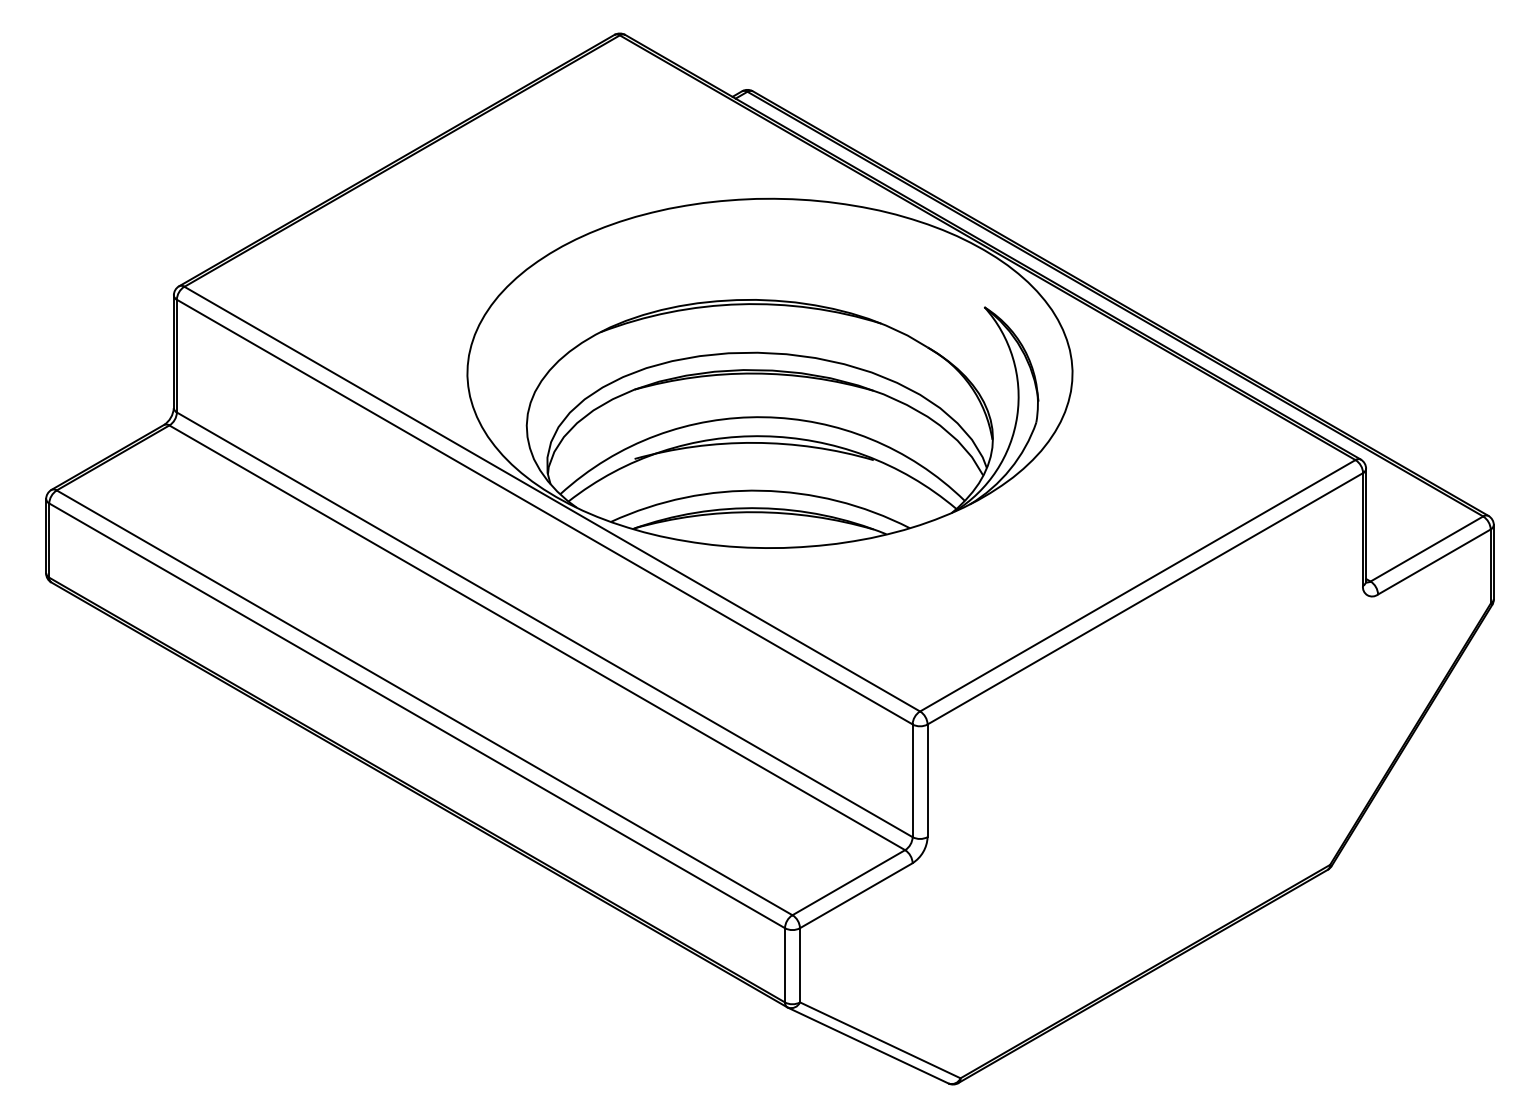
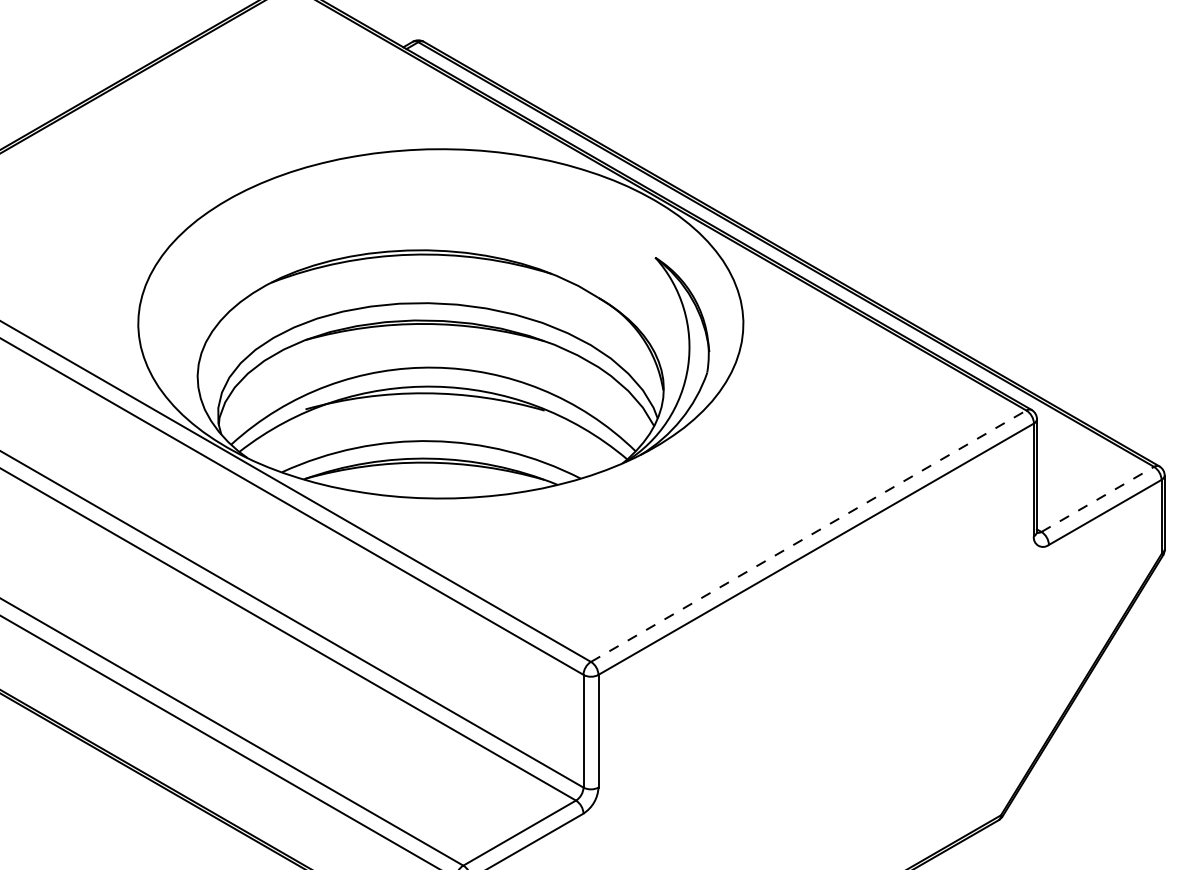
line: (1427, 548) -> (1098, 498), solid -> dashed
line: (1138, 585) -> (809, 535), solid -> dashed

